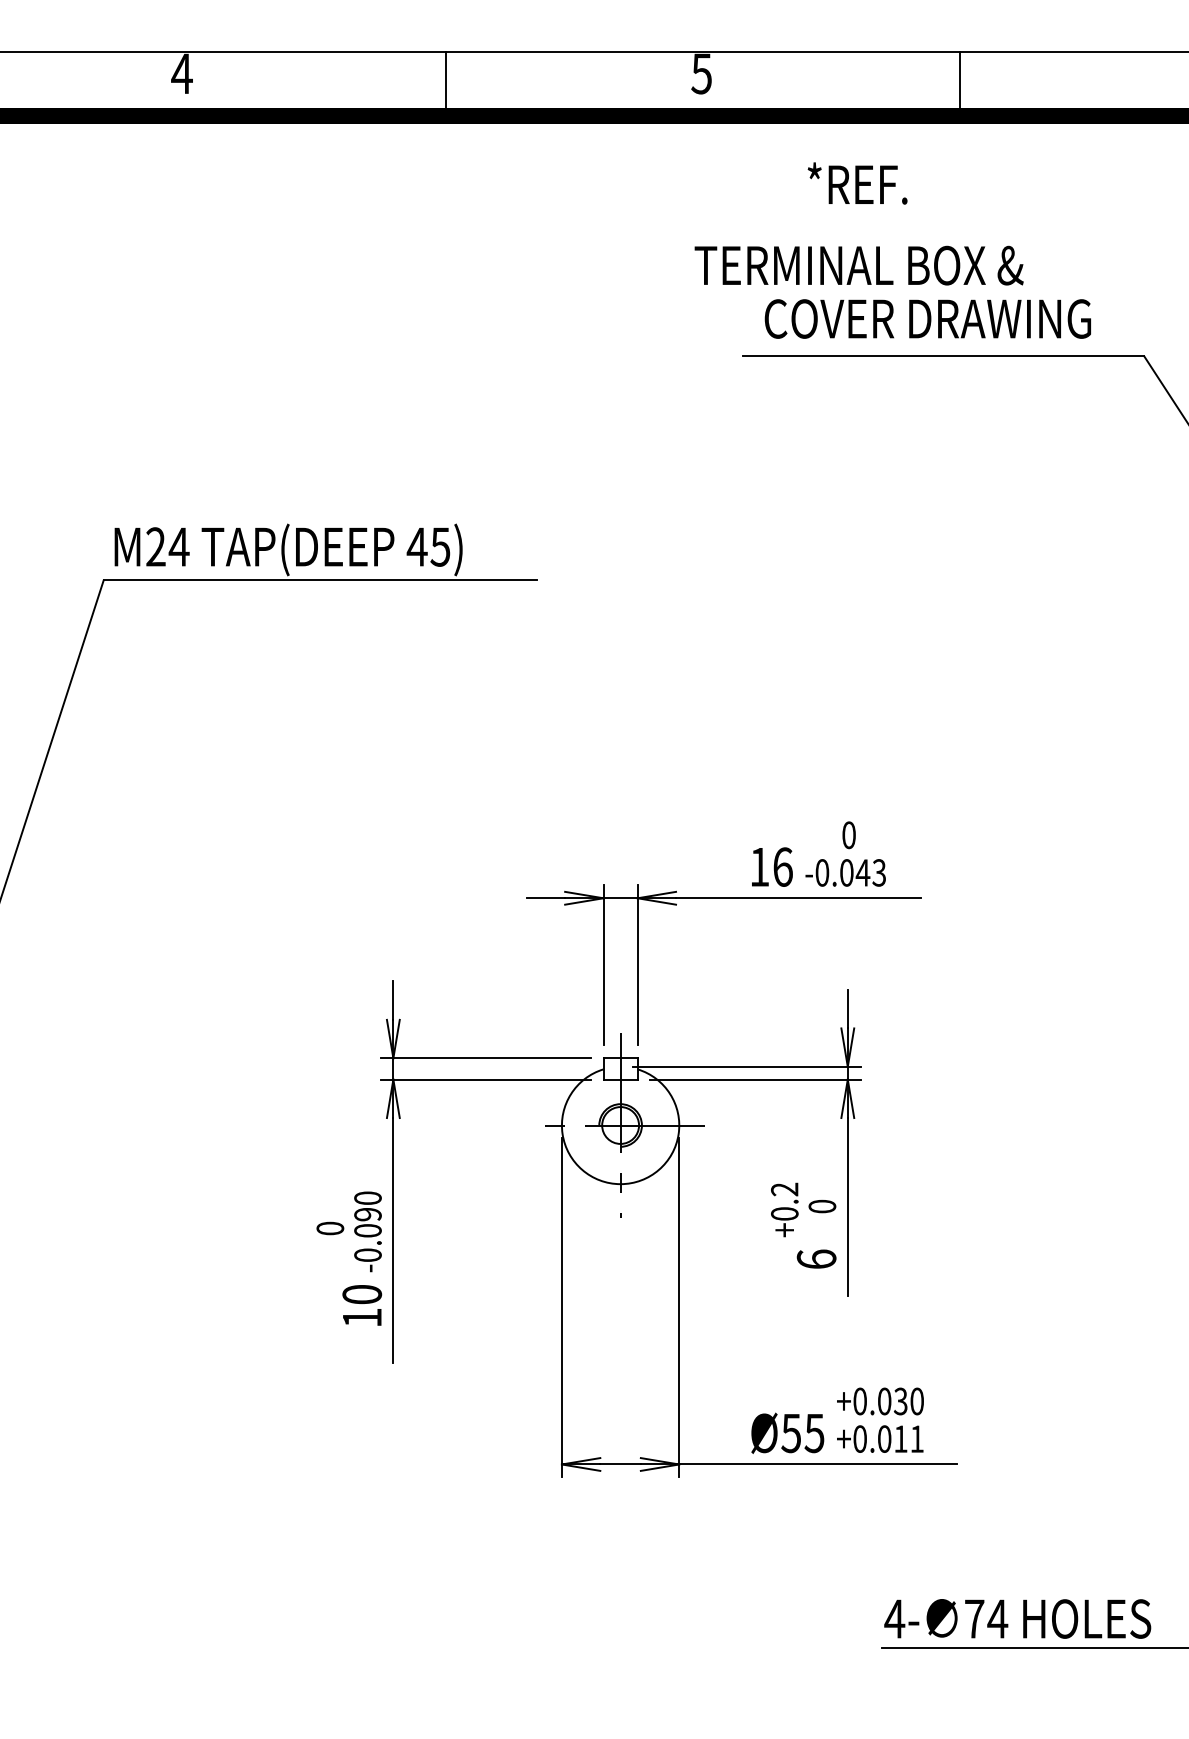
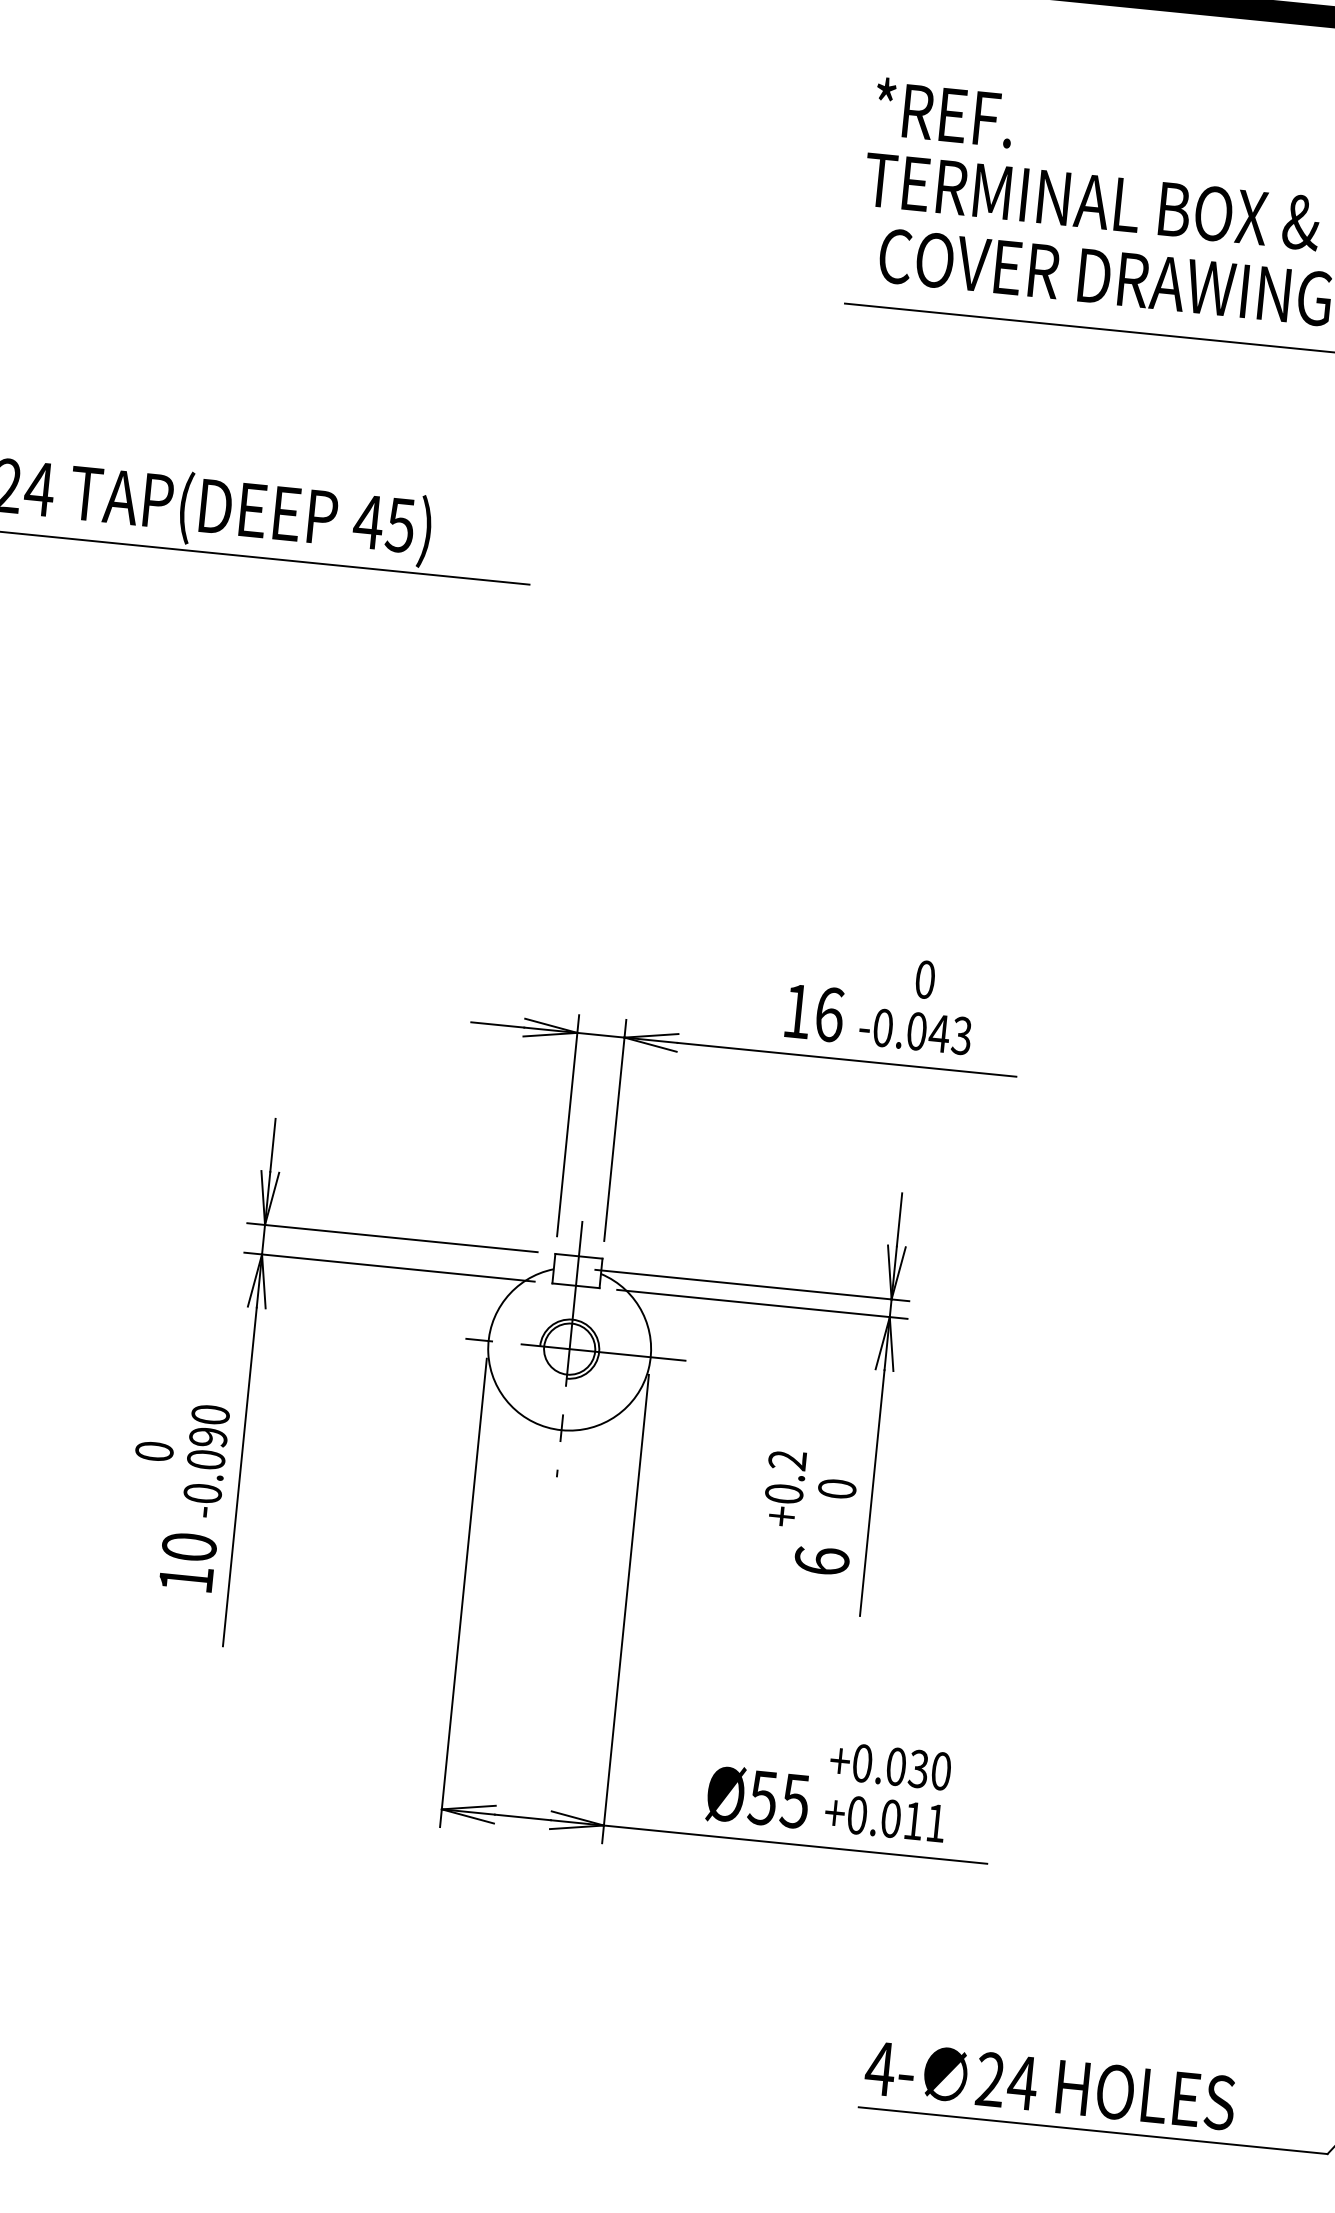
text: (857, 183) -> (944, 112), moved
text: (858, 265) -> (1091, 201), moved
text: (974, 1618) -> (990, 2078), 74 -> 24

